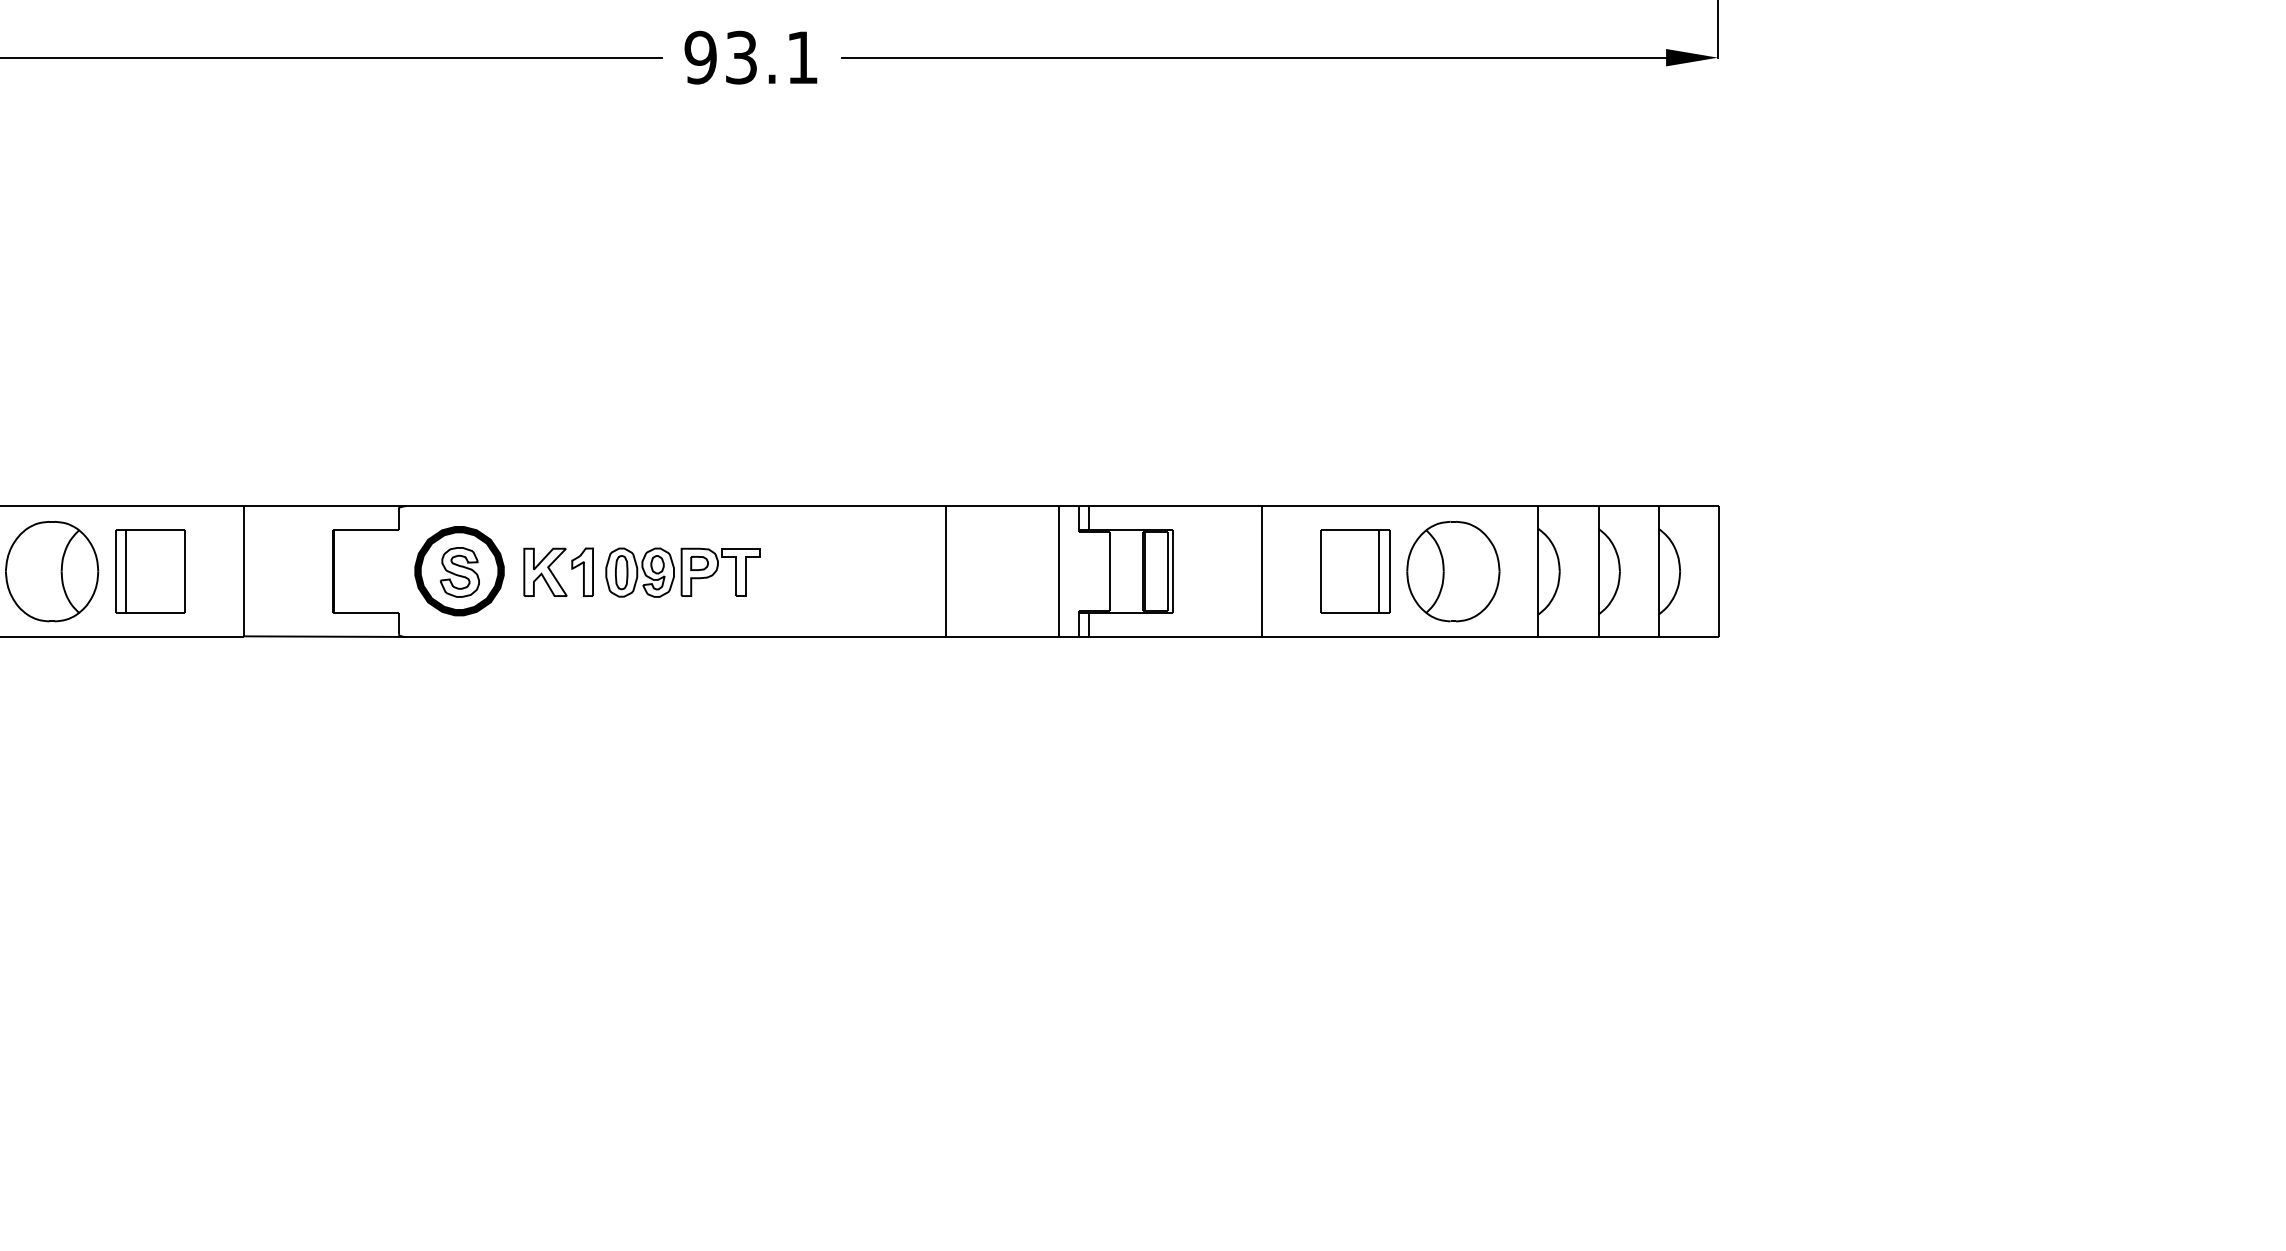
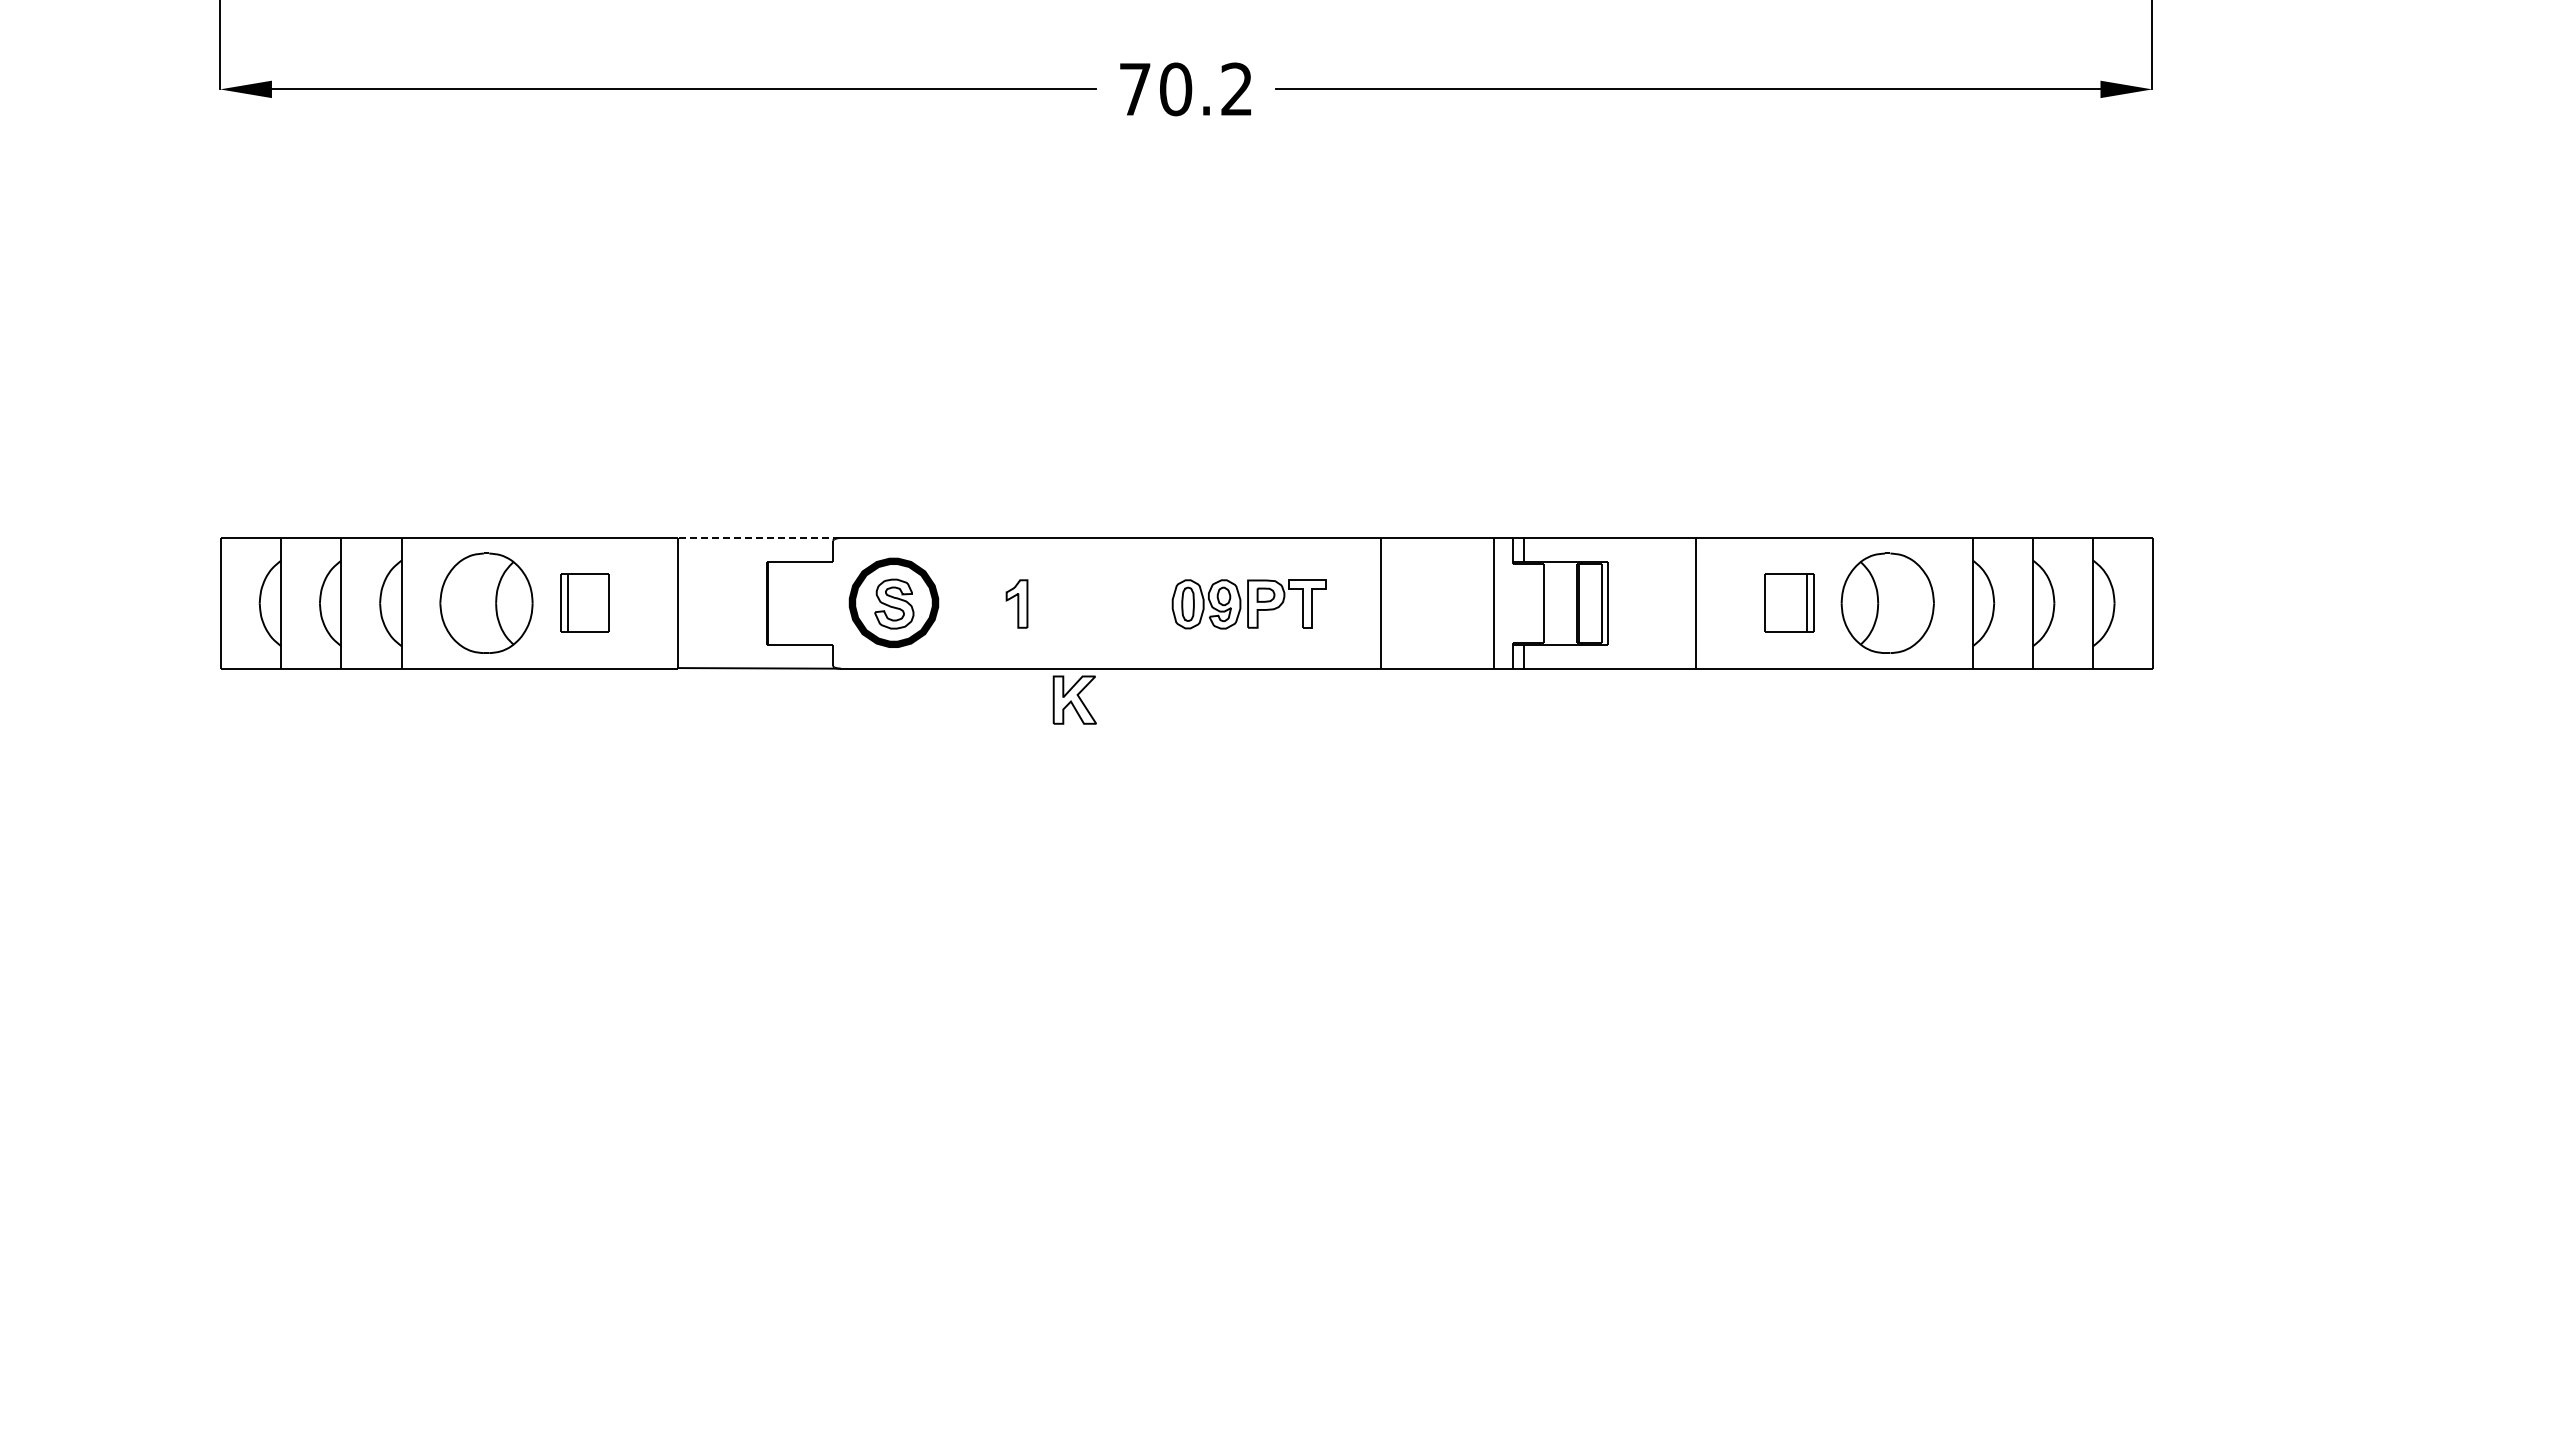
text: (751, 57) -> (1185, 89), 93.1 -> 70.2
line: (325, 505) -> (759, 537), solid -> dashed
part: (150, 571) -> (584, 603), size x0.7
part: (545, 571) -> (1074, 699), moved
part: (1355, 571) -> (1789, 603), size x0.7
part: (682, 572) -> (1248, 604), moved

